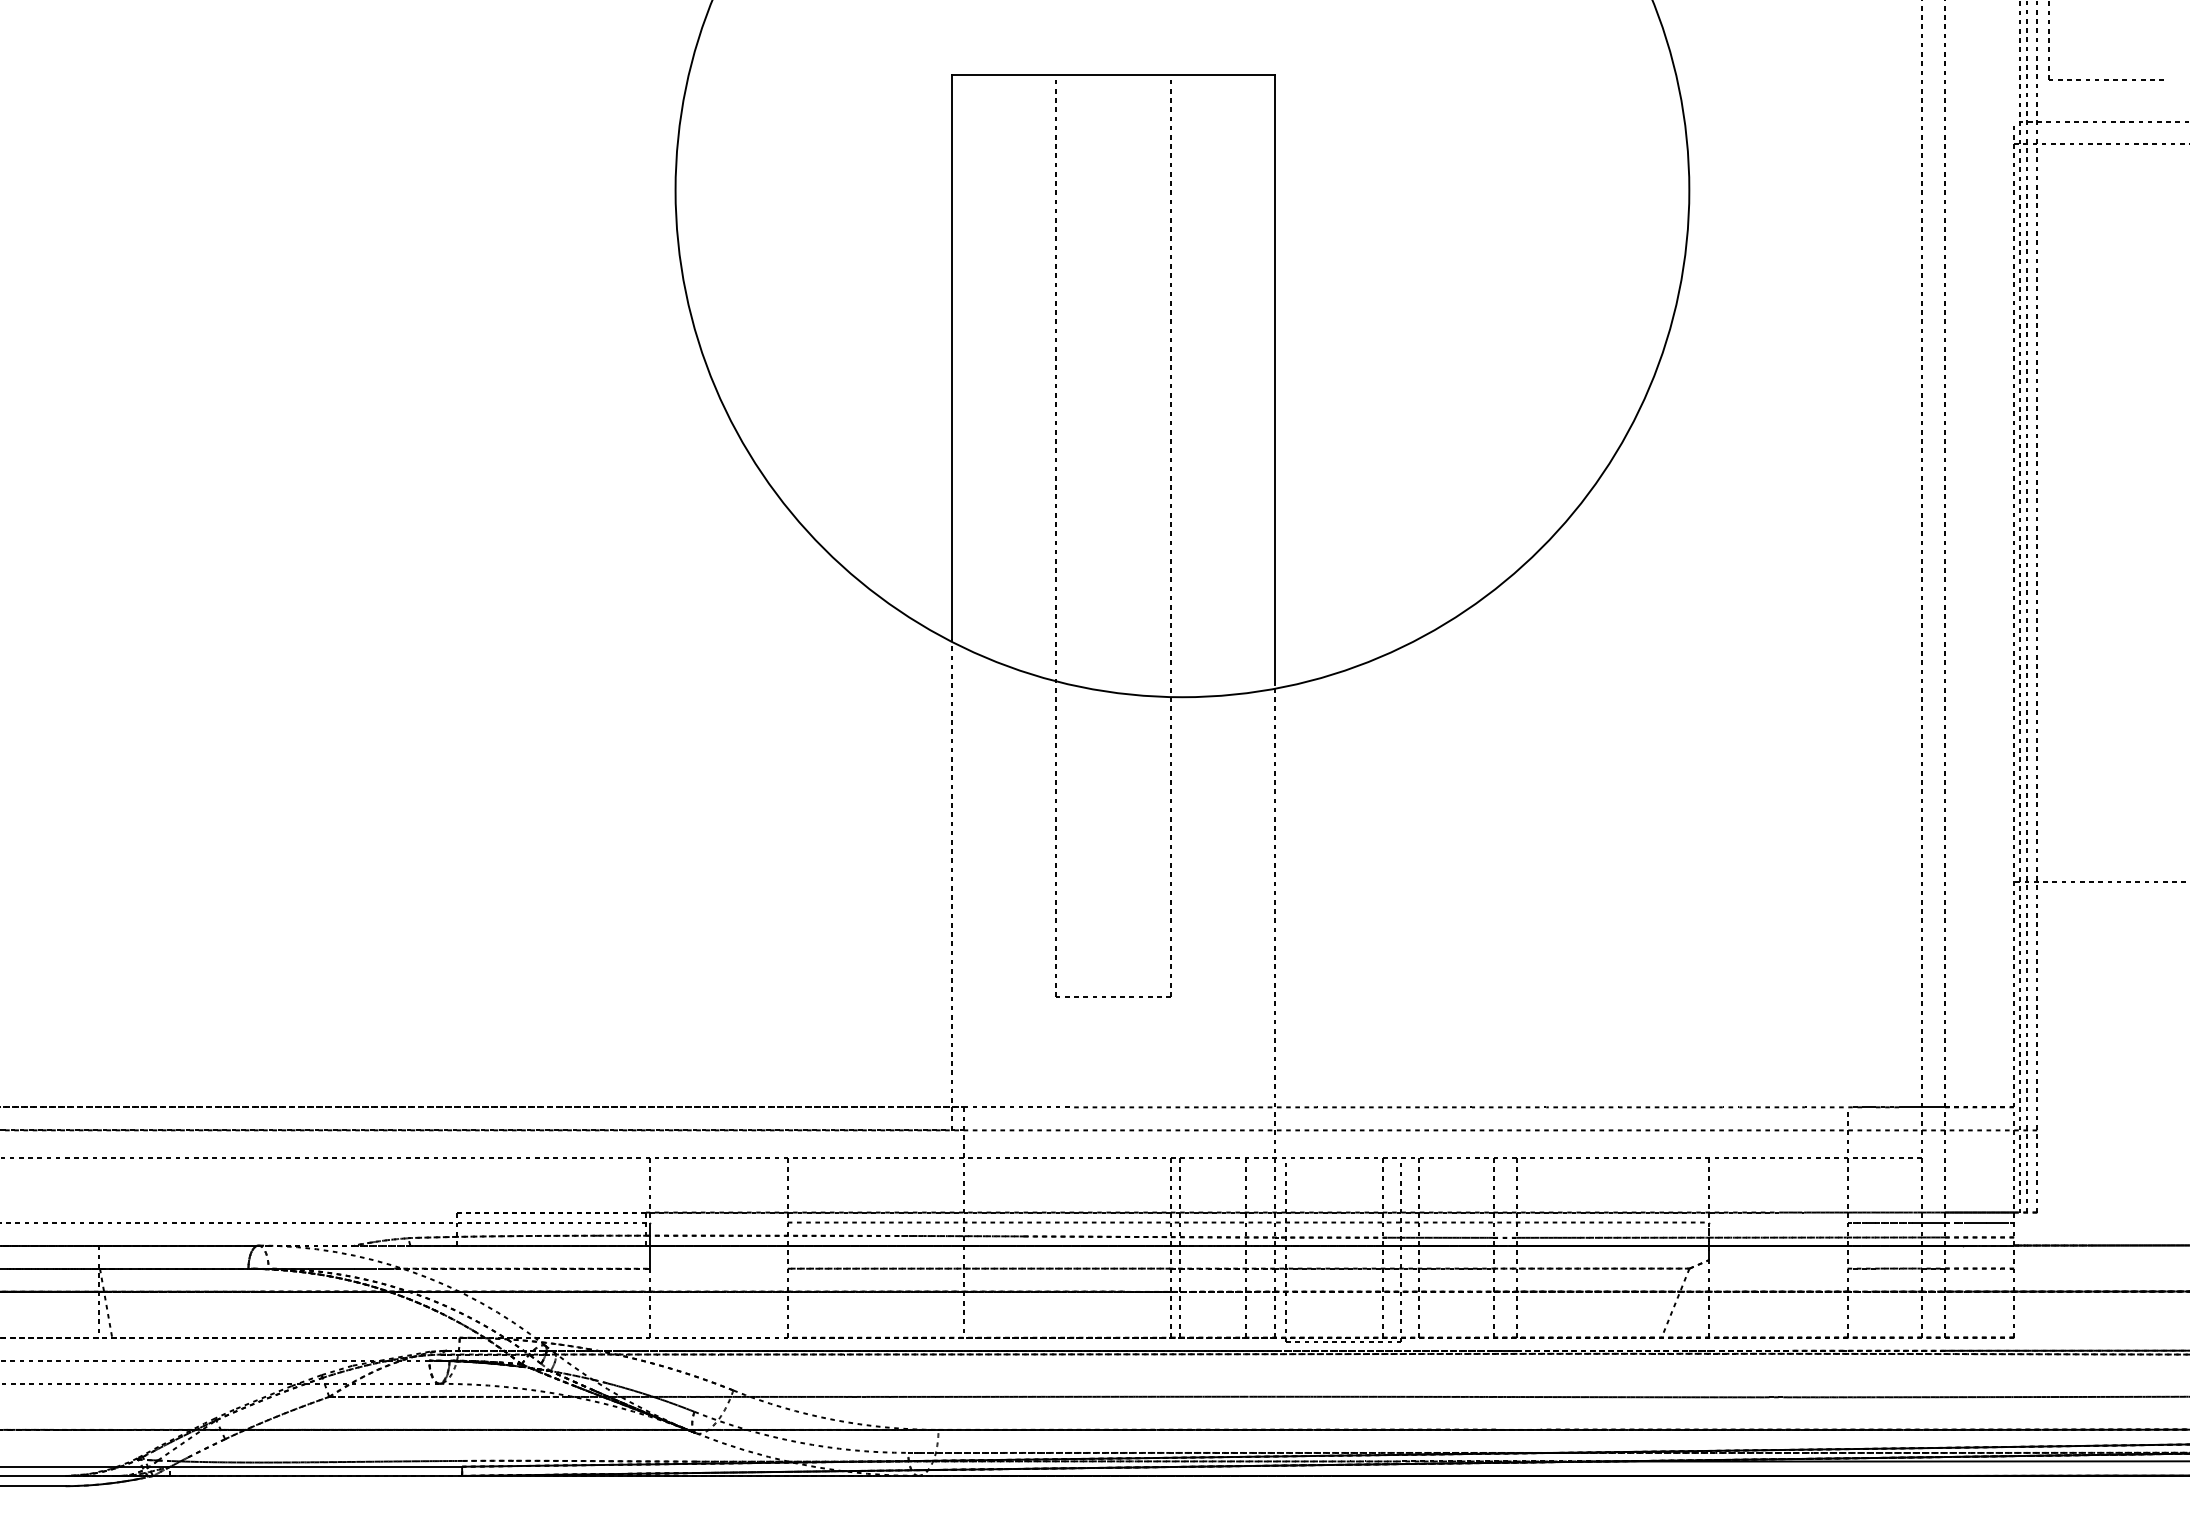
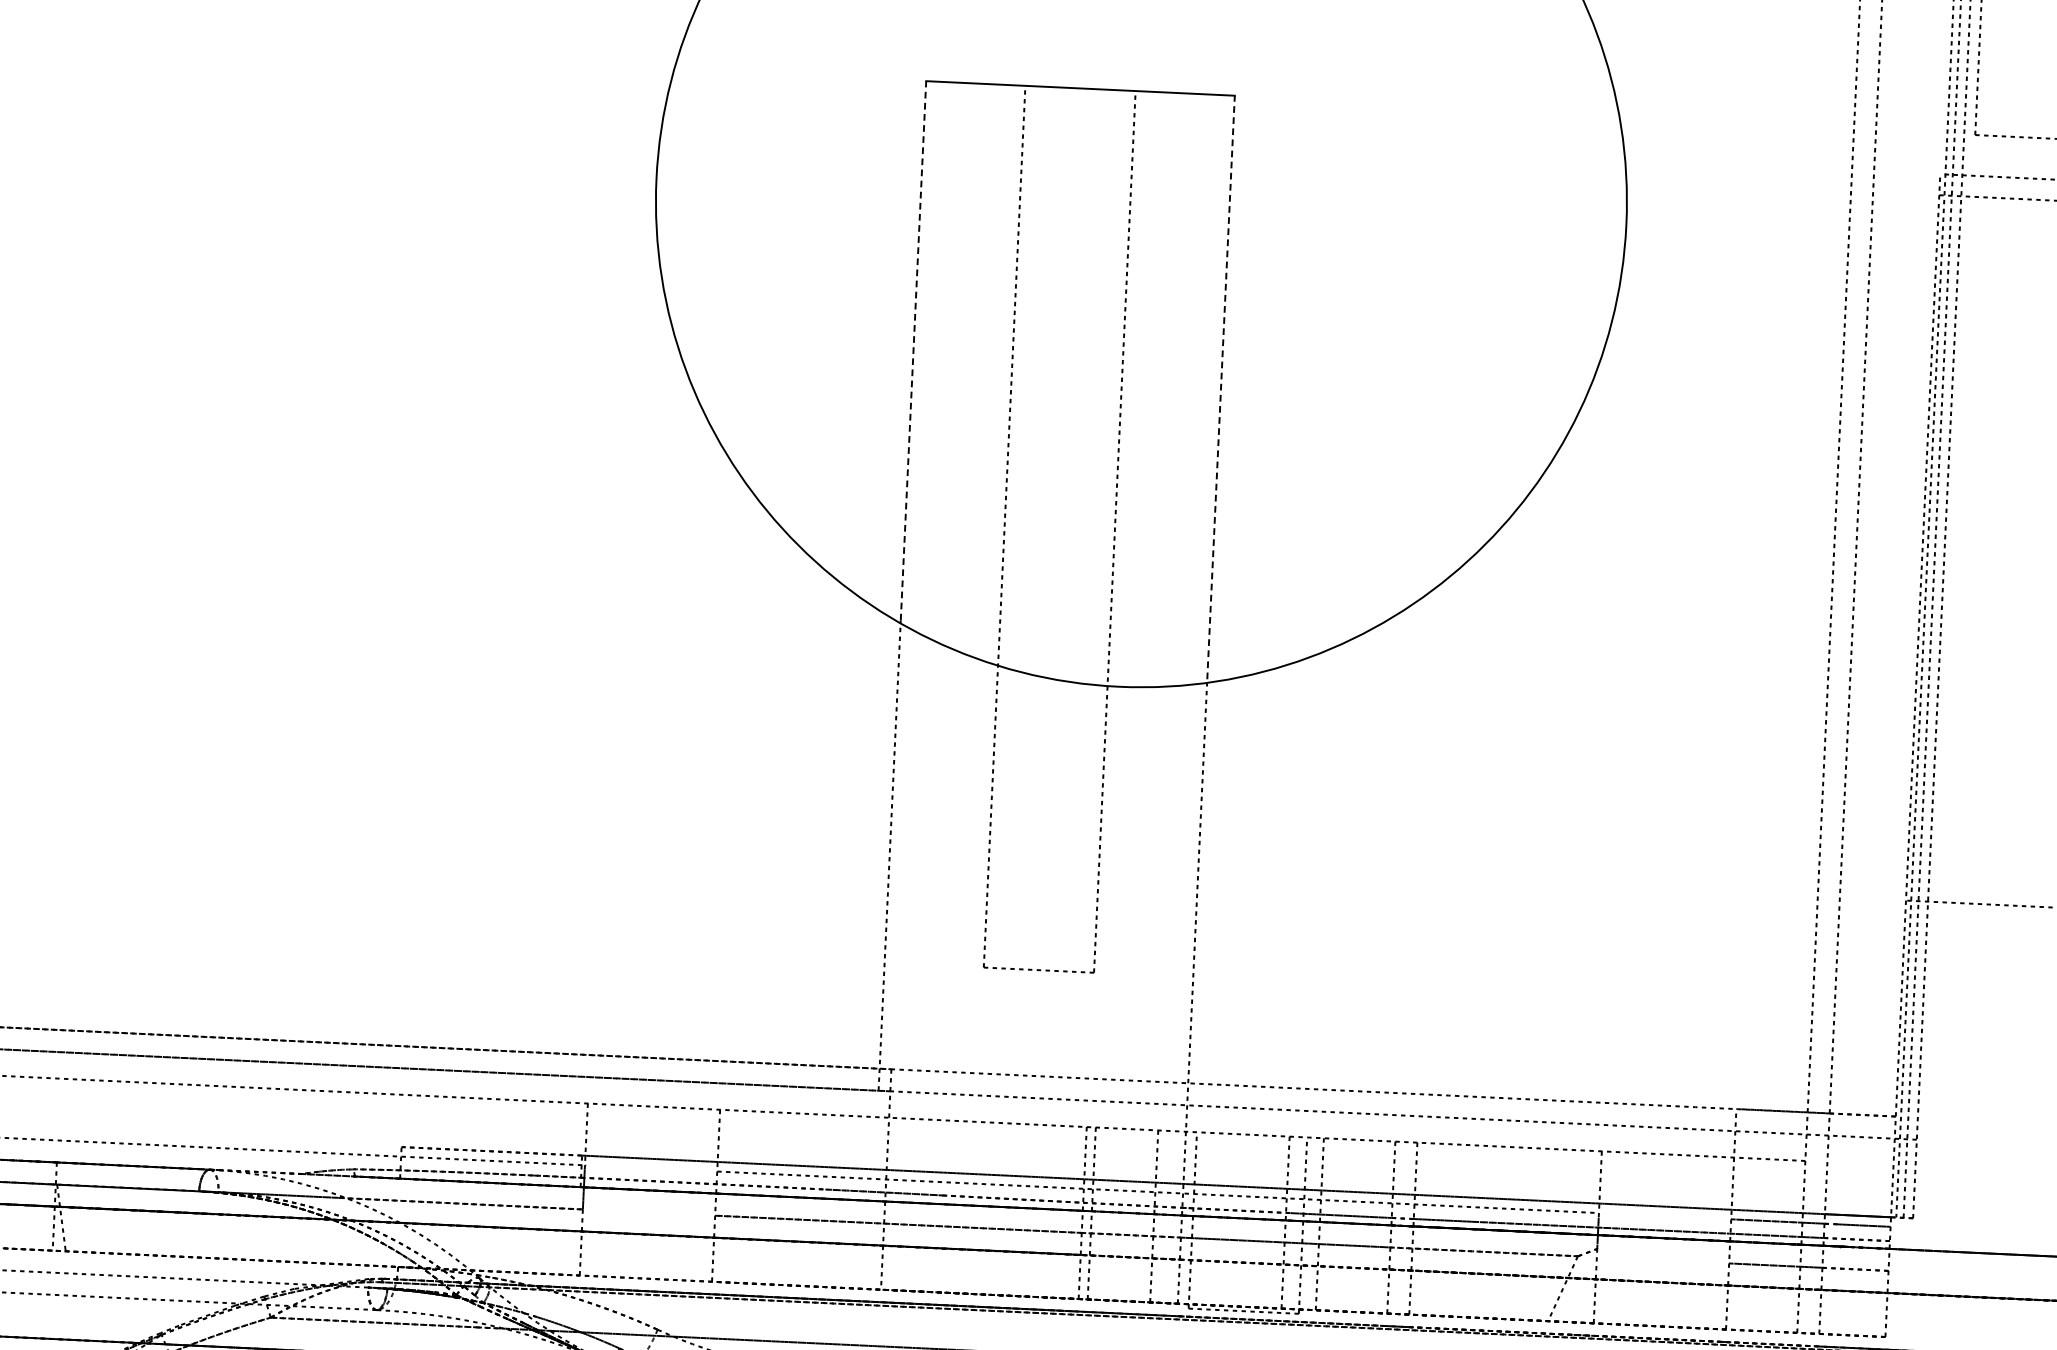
line: (952, 356) -> (913, 350), solid -> dashed
line: (1274, 380) -> (1220, 387), solid -> dashed

